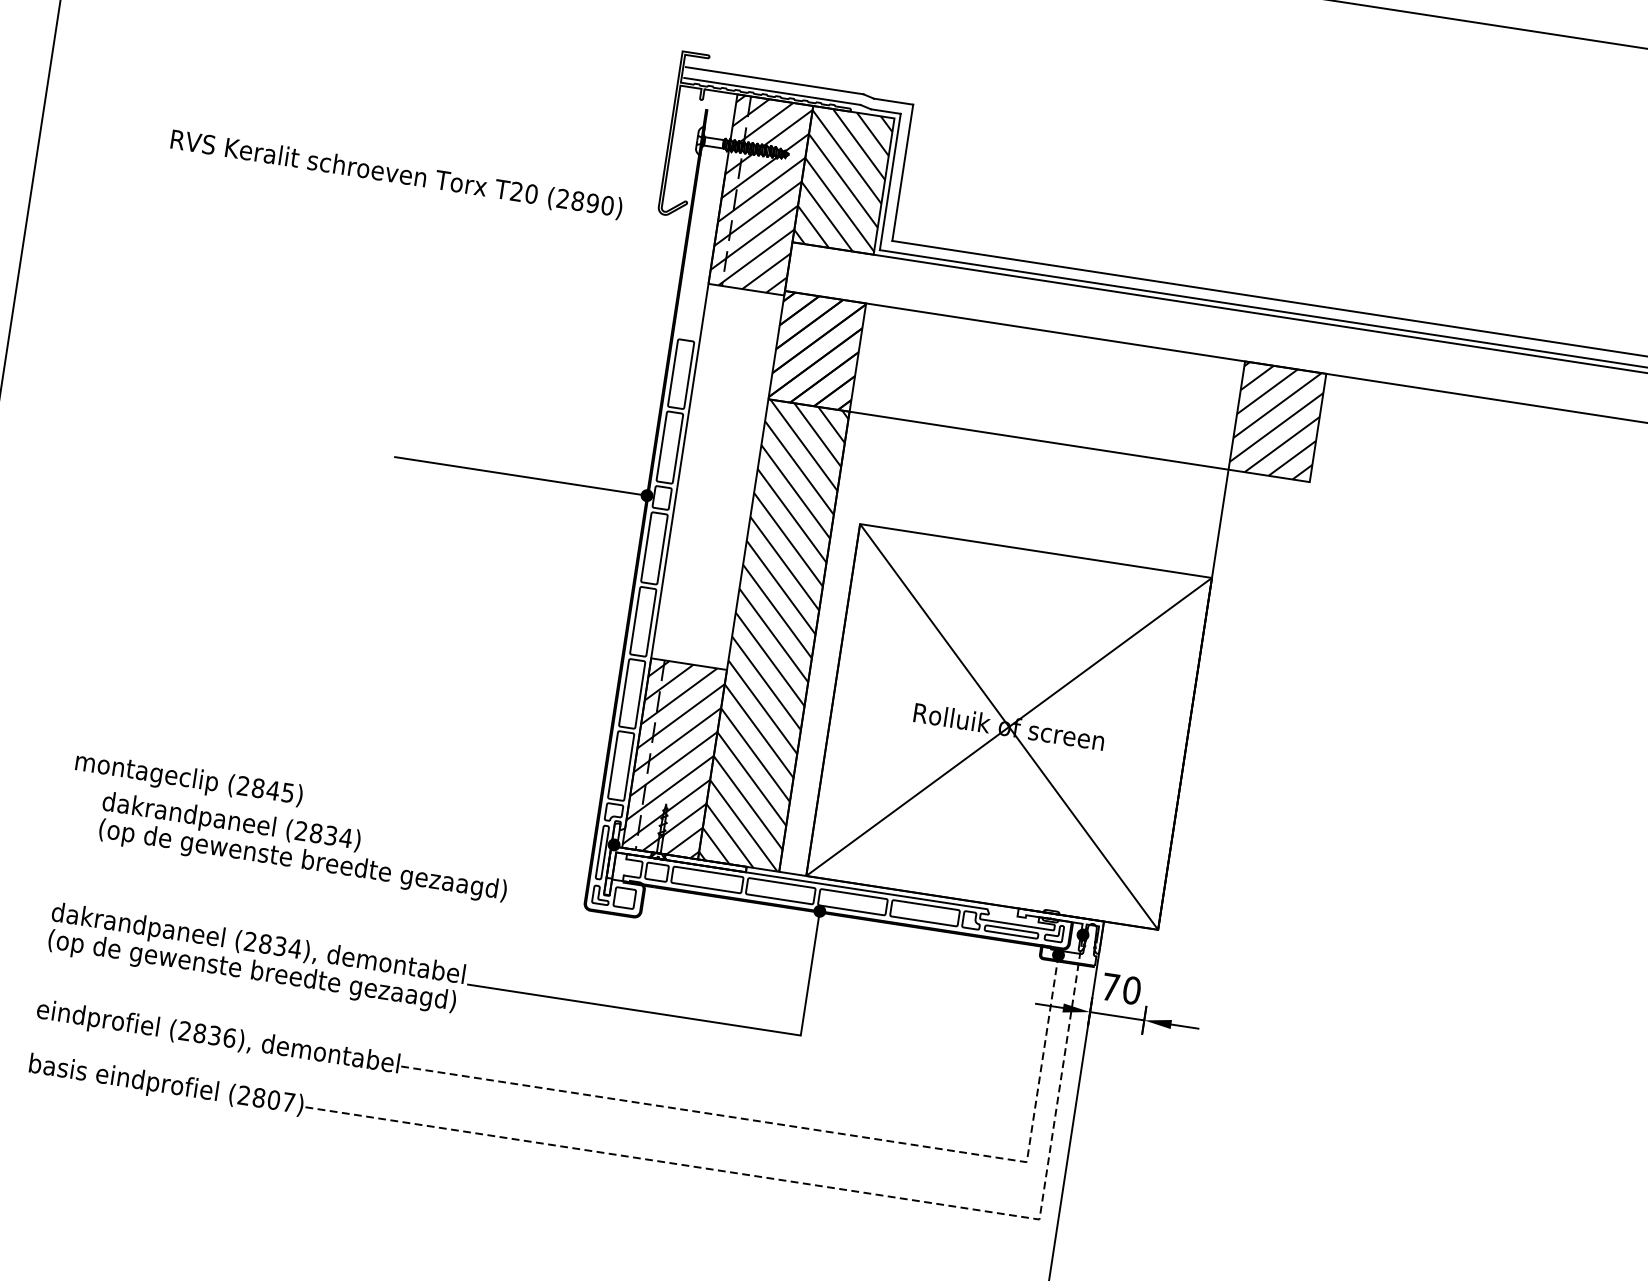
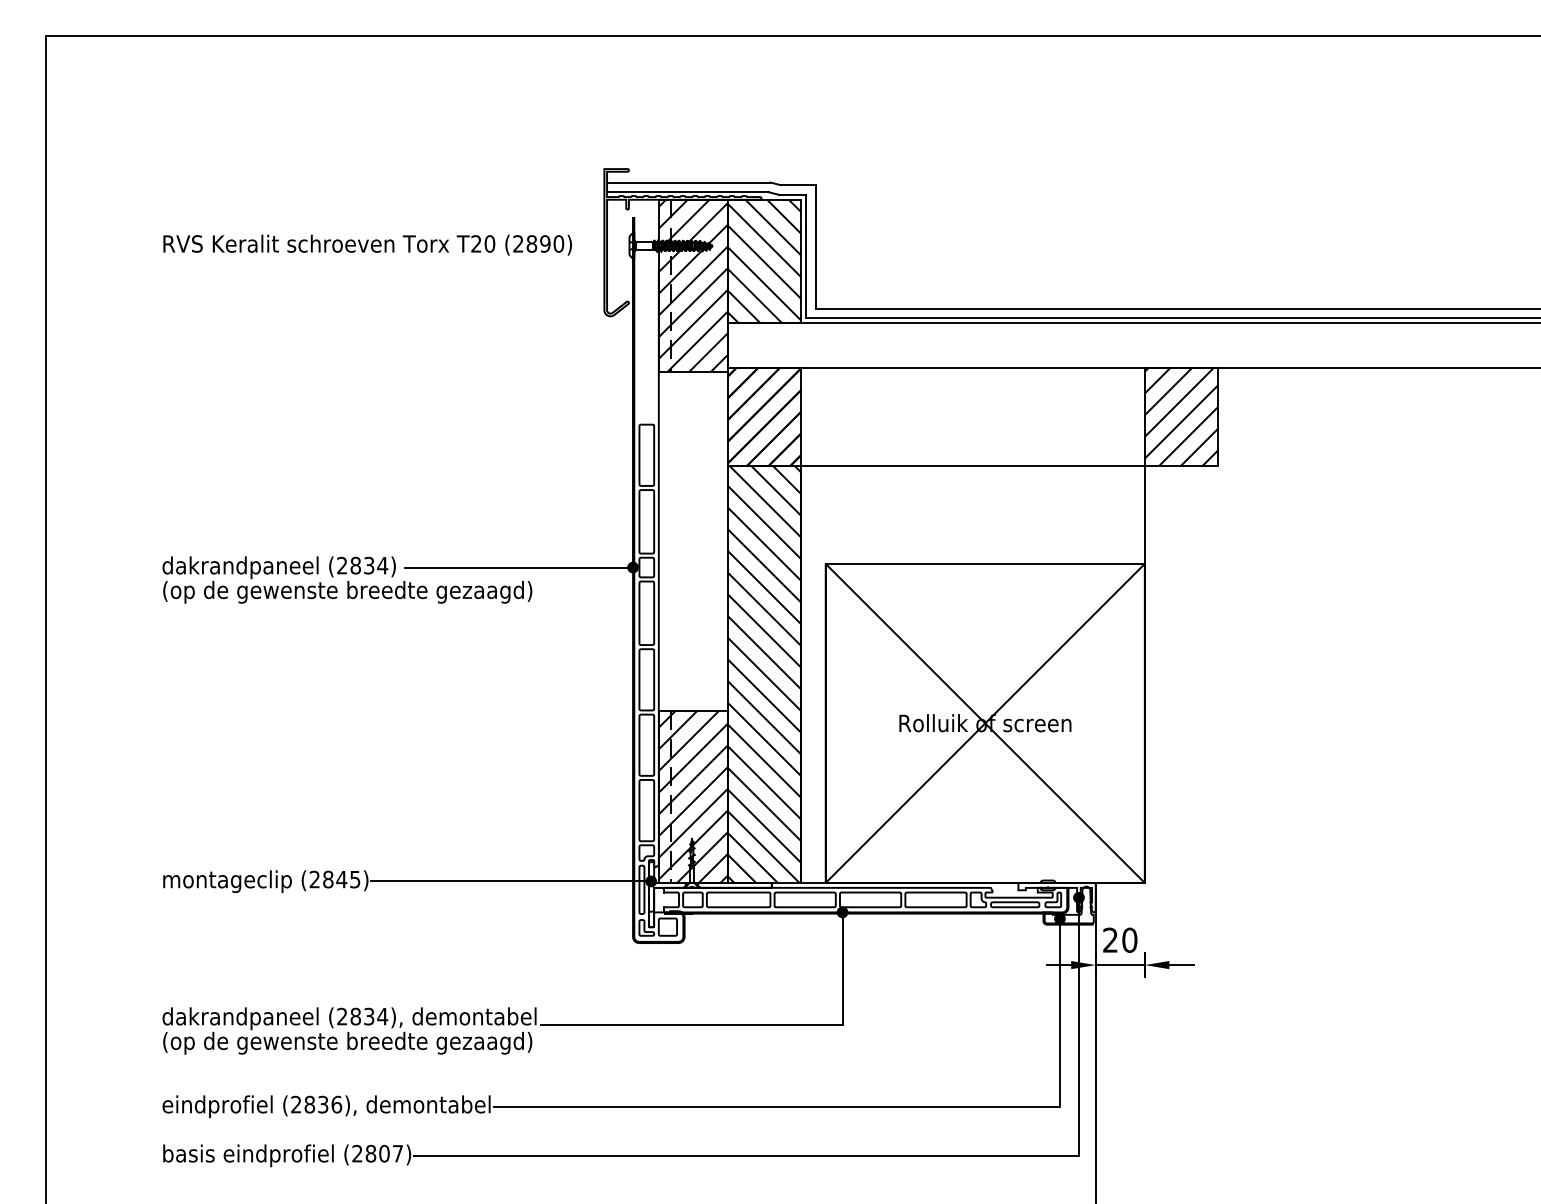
text: (396, 173) -> (367, 244), moved
line: (459, 821) -> (511, 881), added
text: (304, 847) -> (347, 579), moved
text: (1110, 986) -> (1110, 939), 70 -> 20
line: (819, 1130) -> (871, 1106), dashed -> solid
line: (816, 1185) -> (876, 1155), dashed -> solid

